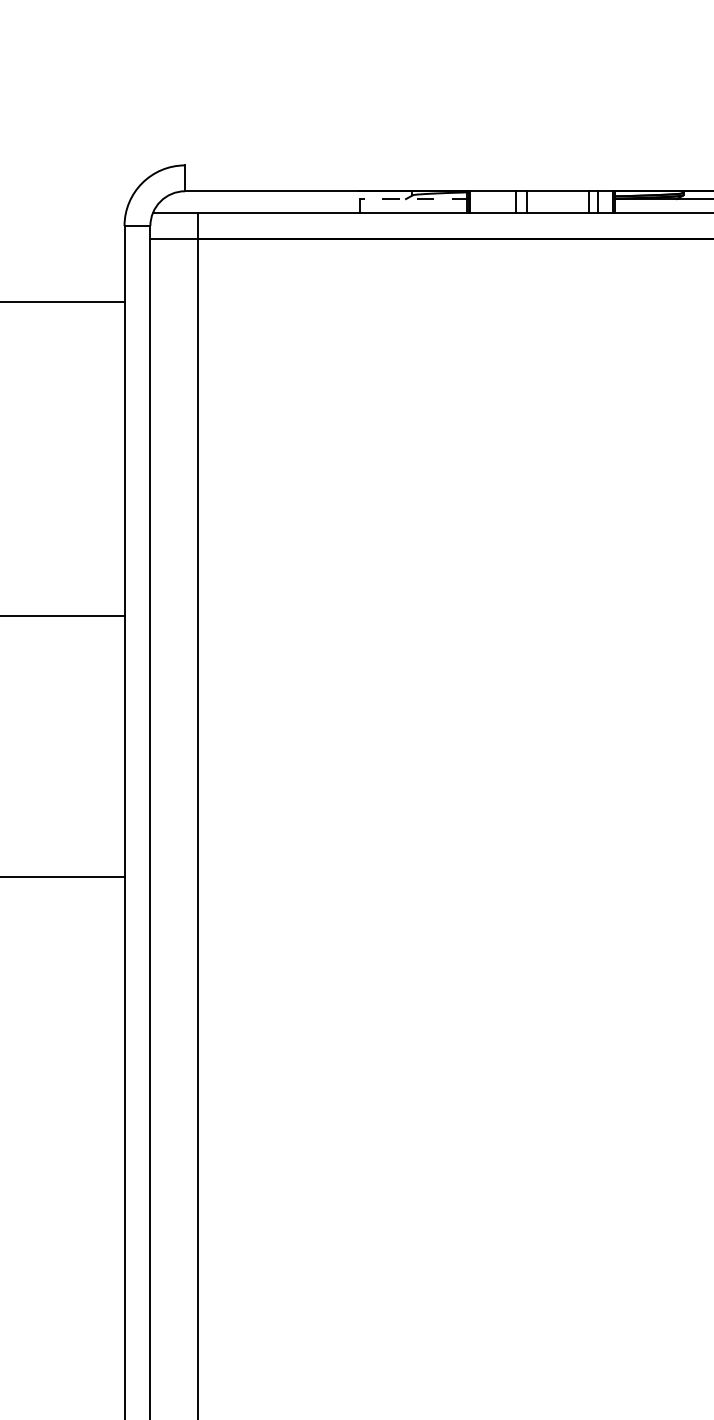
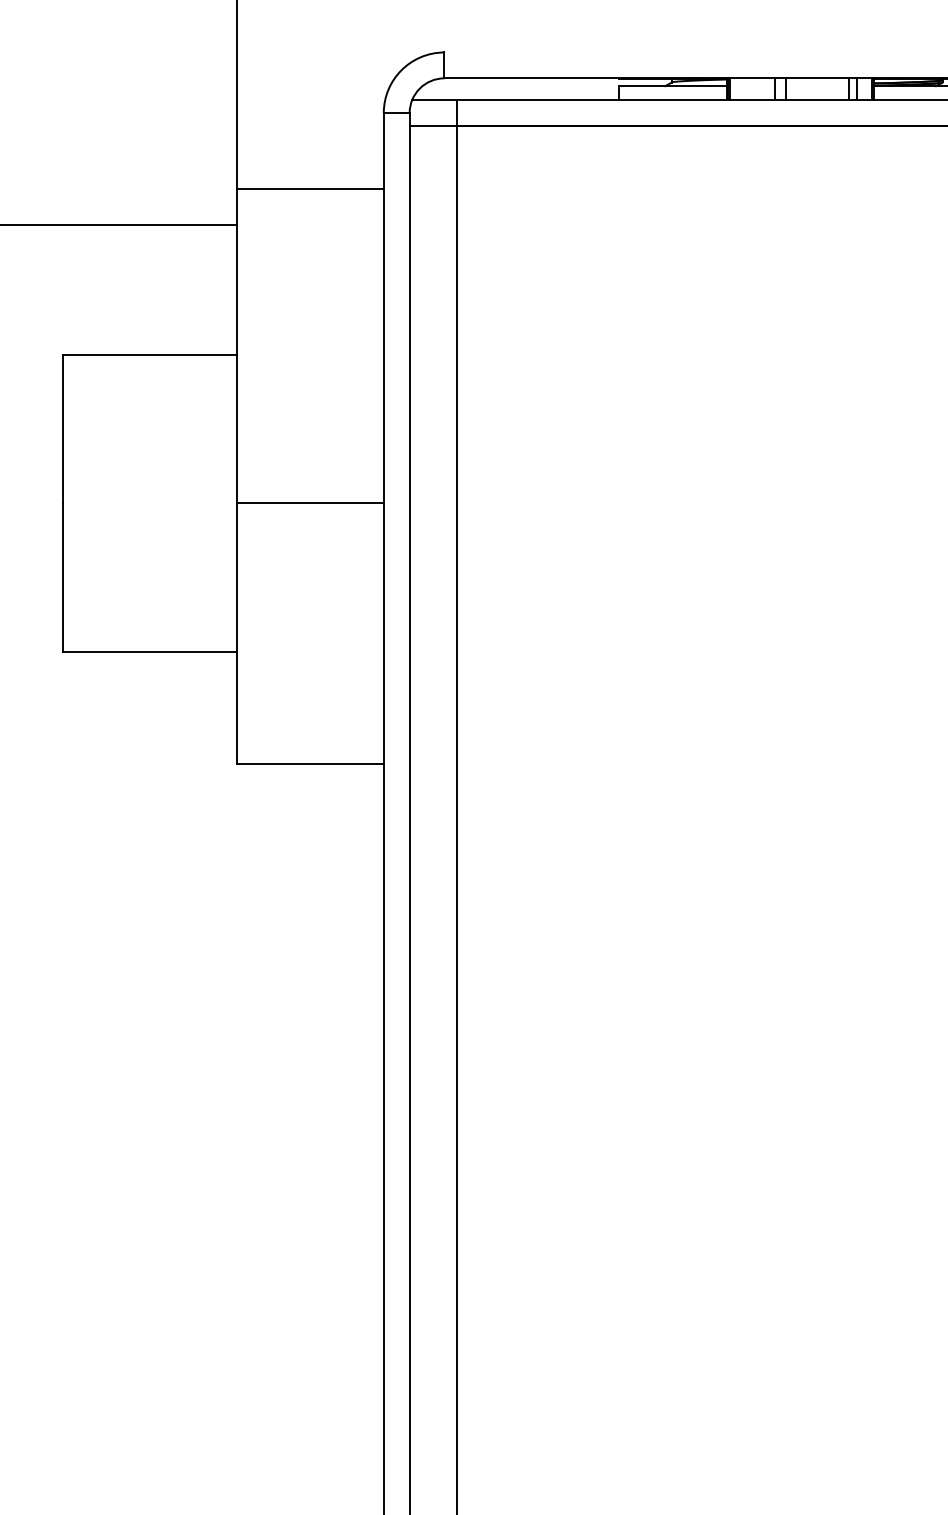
line: (414, 199) -> (673, 86), dashed -> solid

